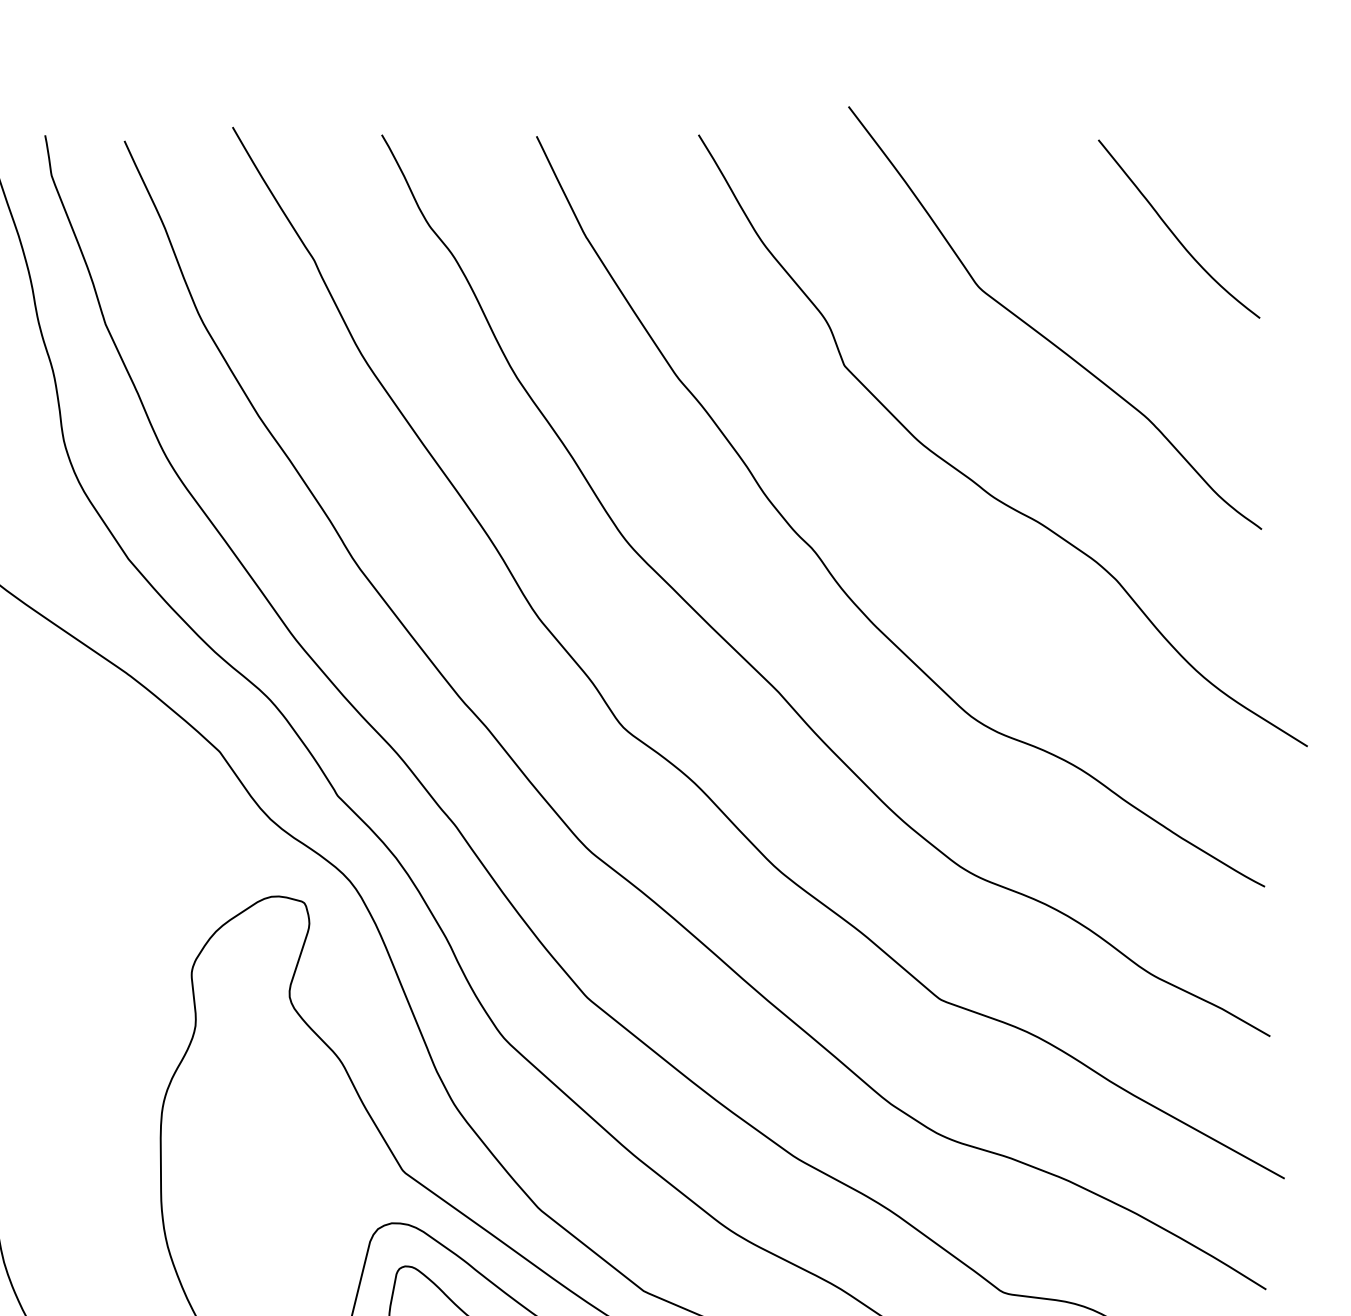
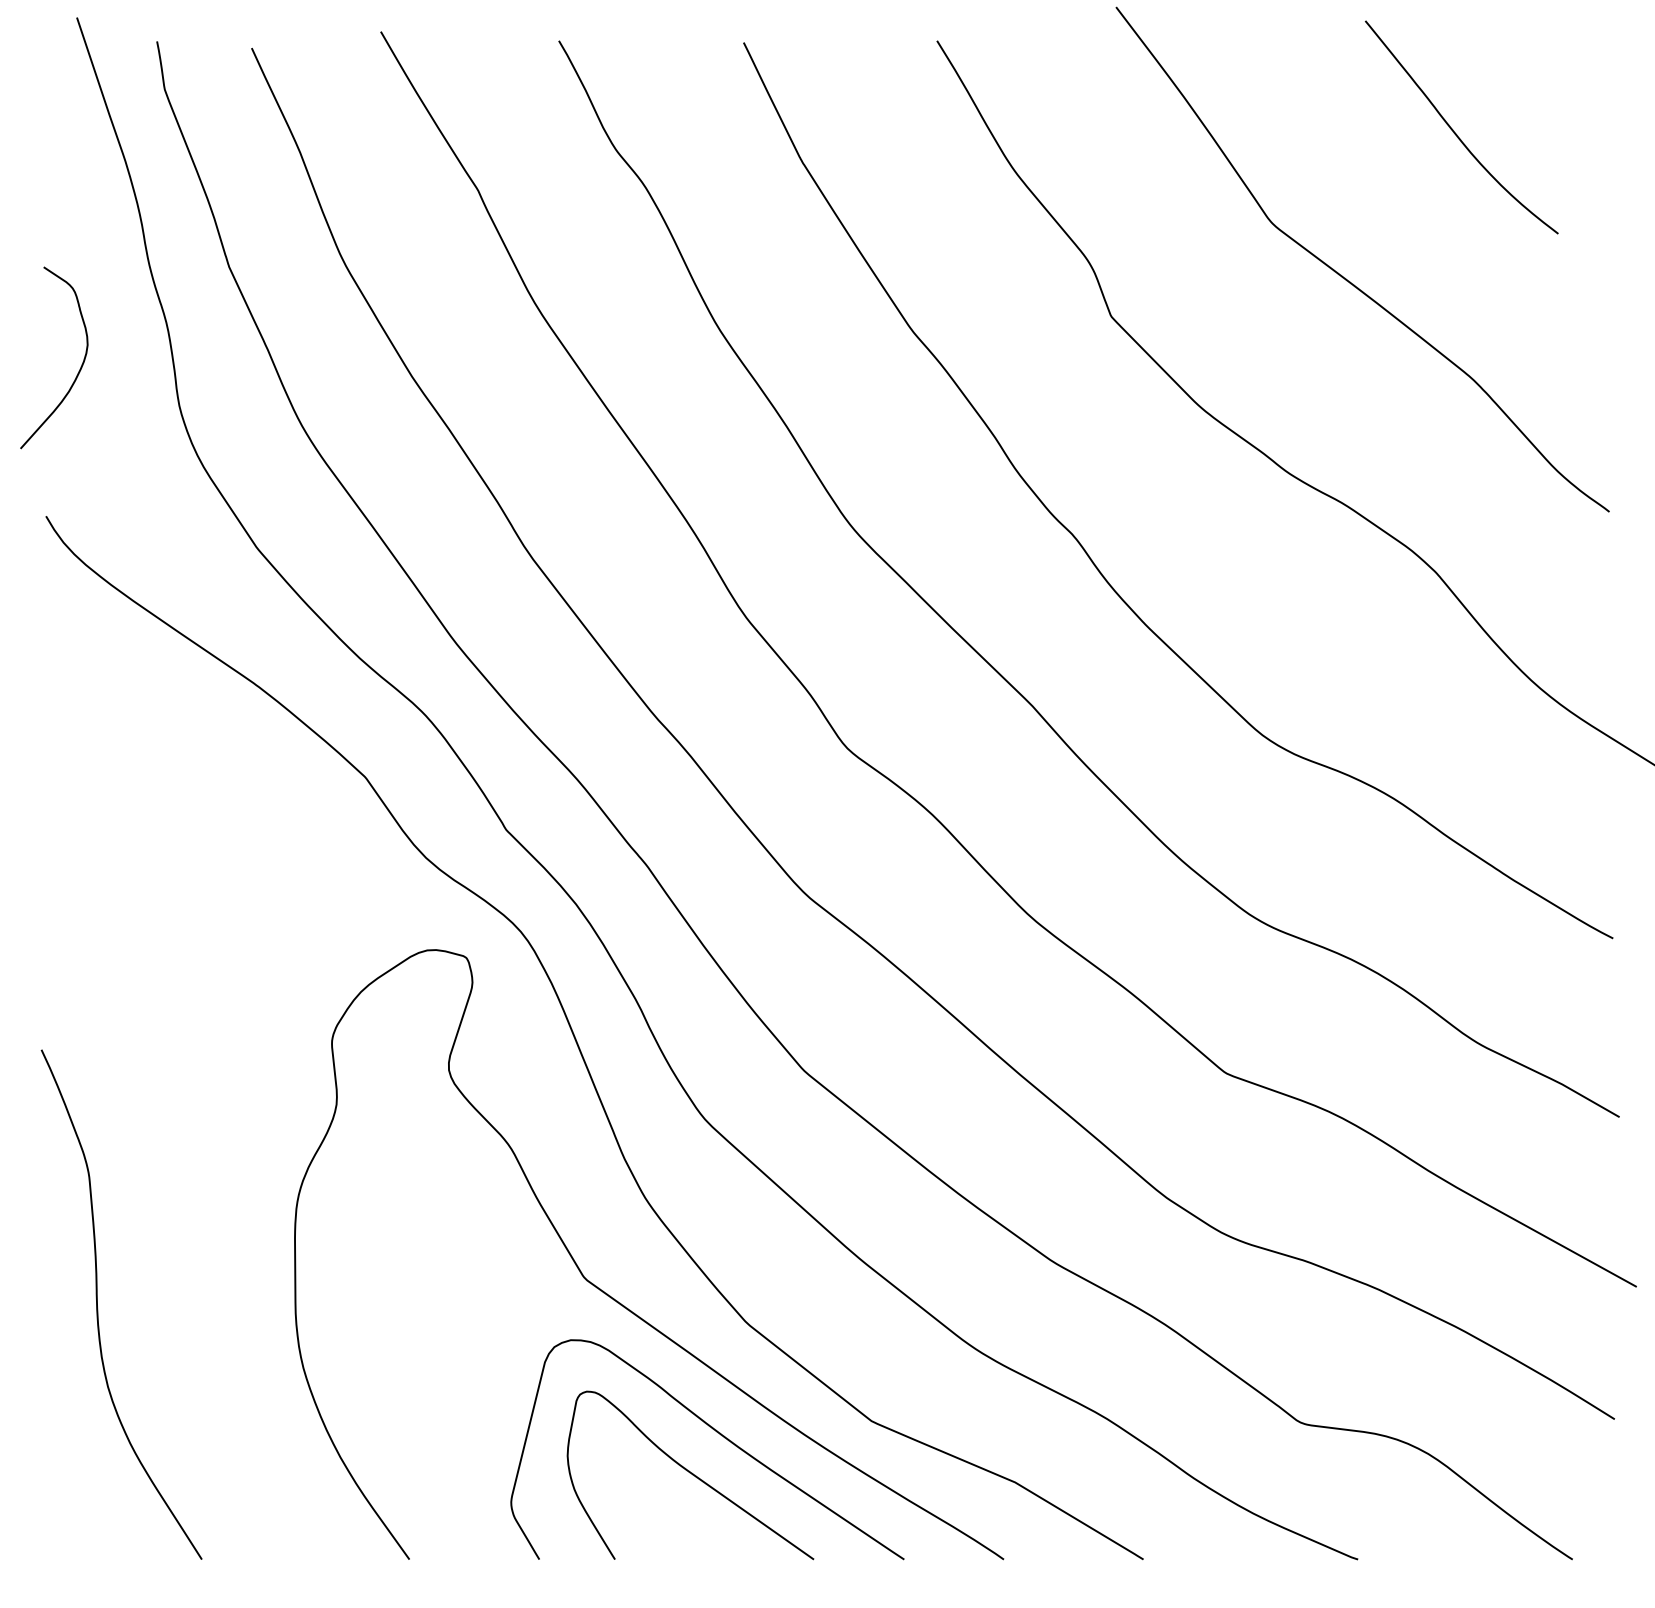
curve: (1173, 233) -> (1455, 132), moved

